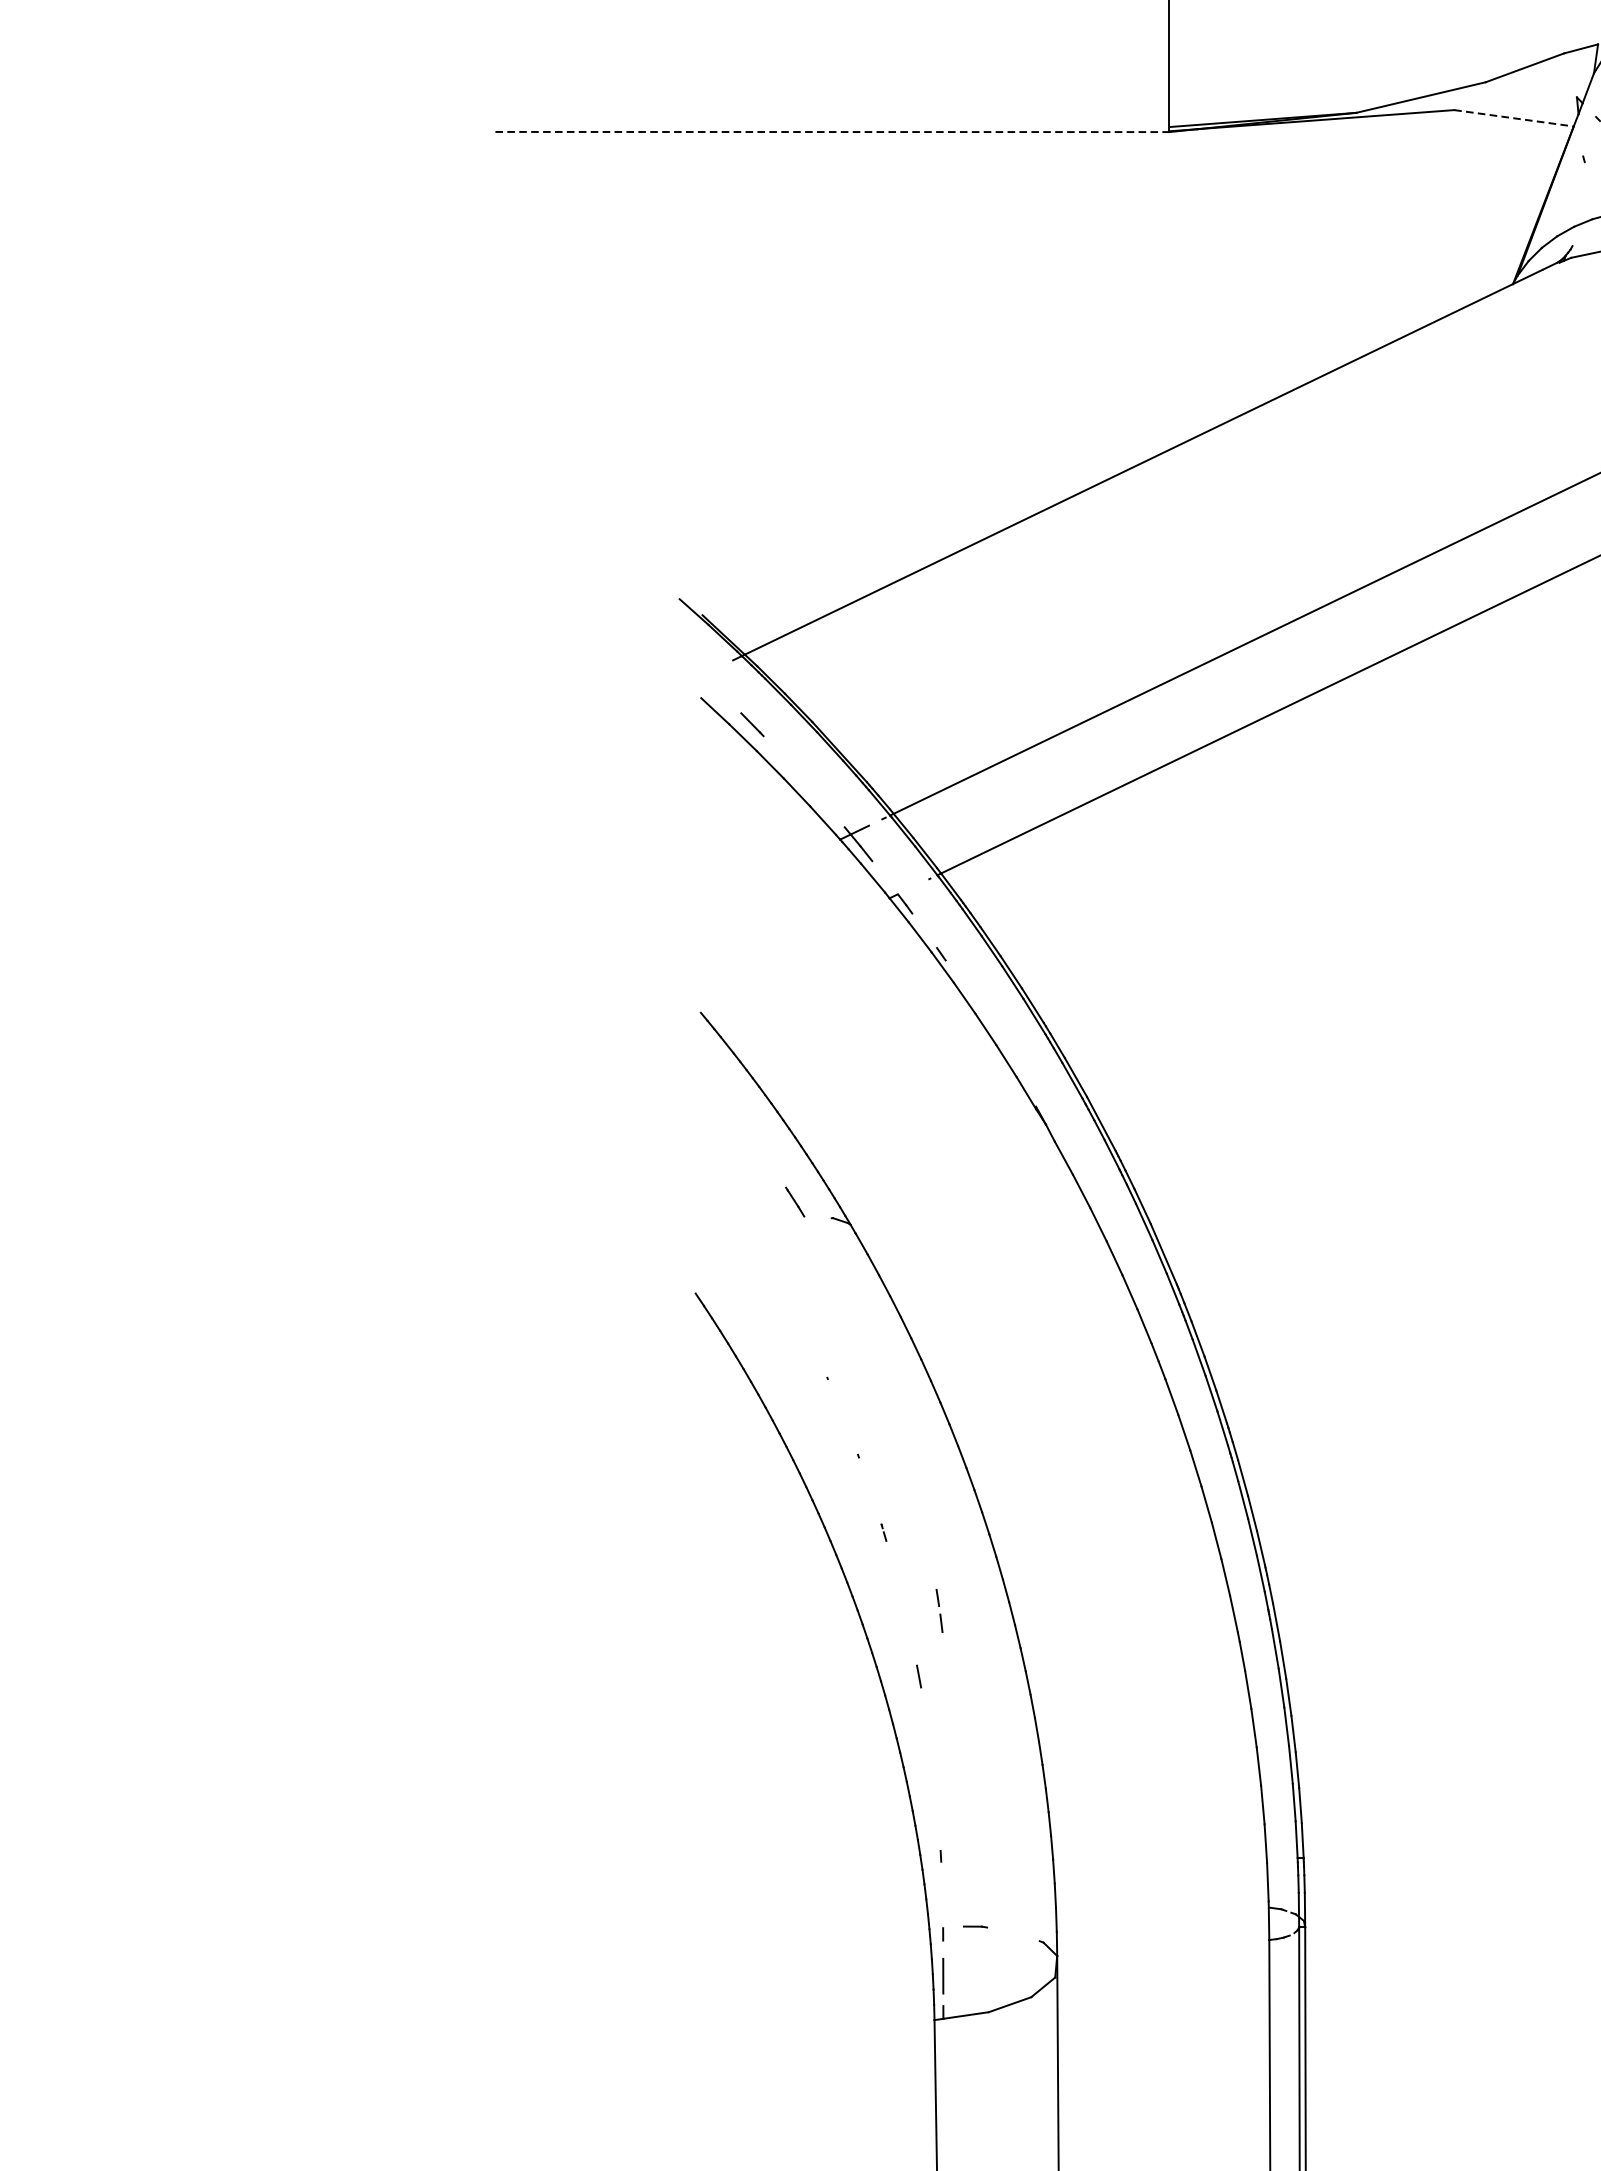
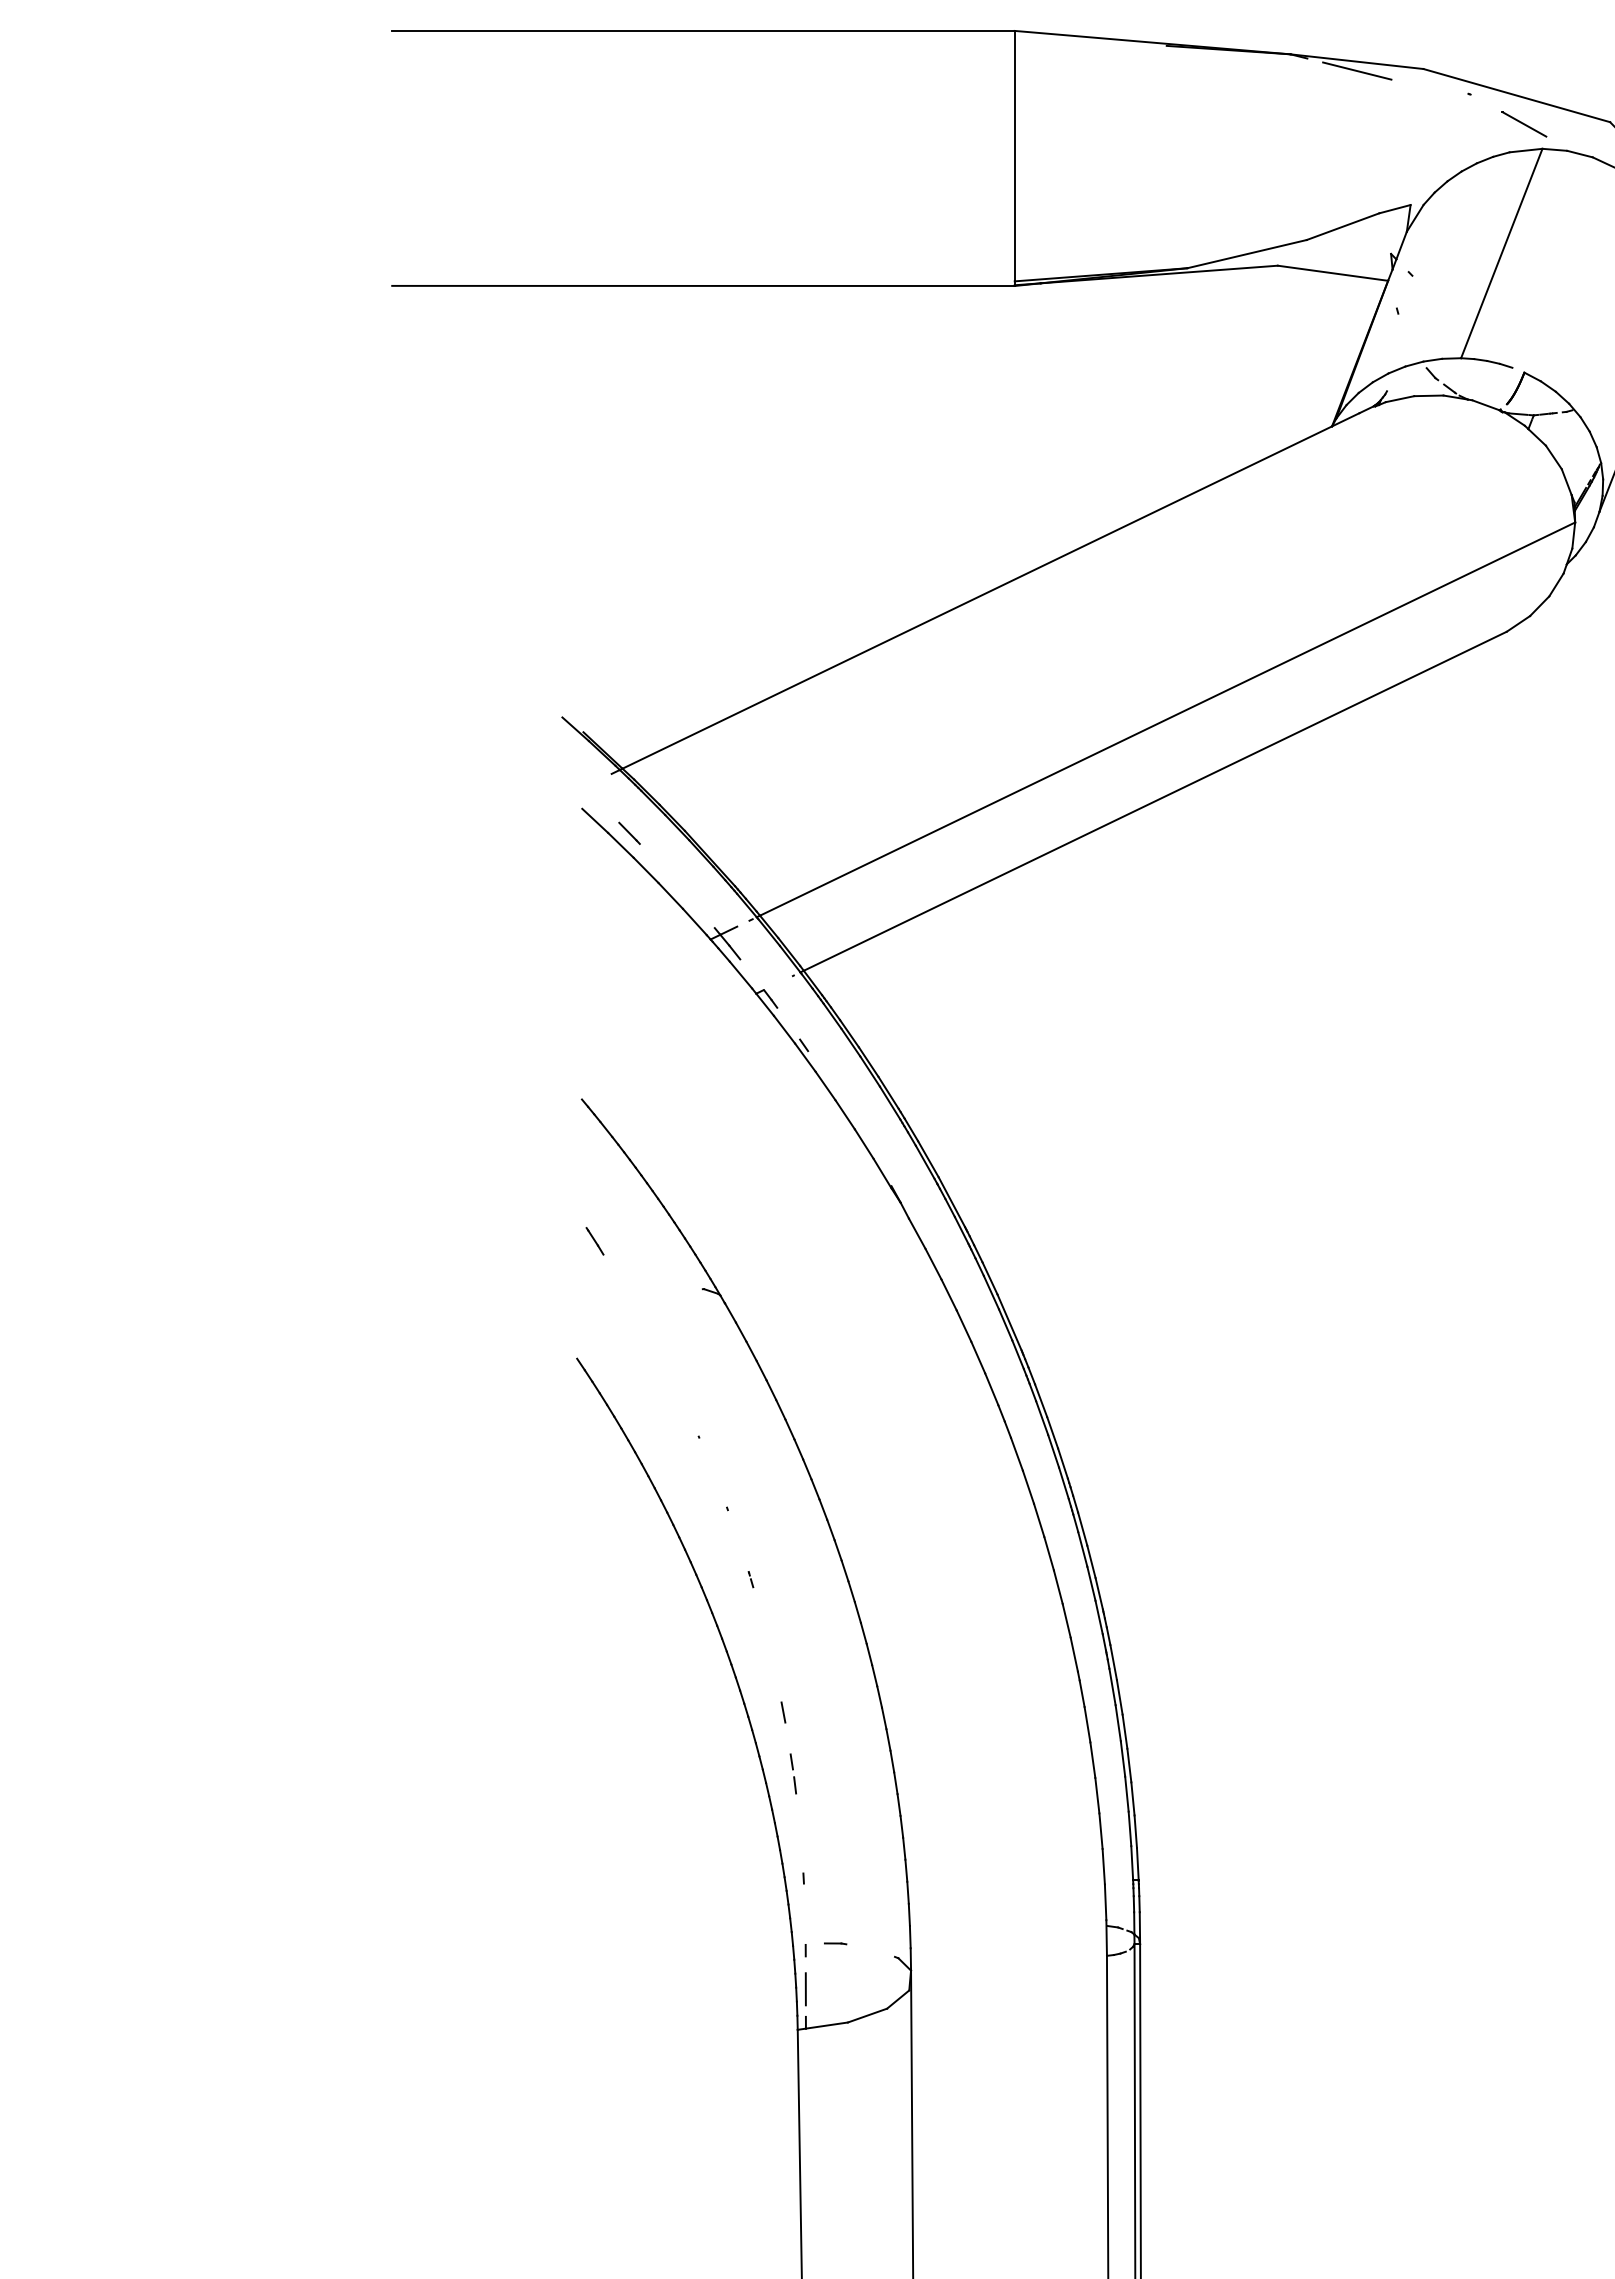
line: (1513, 118) -> (1332, 273), dashed -> solid
line: (832, 131) -> (703, 285), dashed -> solid
line: (794, 1202) -> (594, 1241), moved
line: (938, 1607) -> (792, 1770), moved

